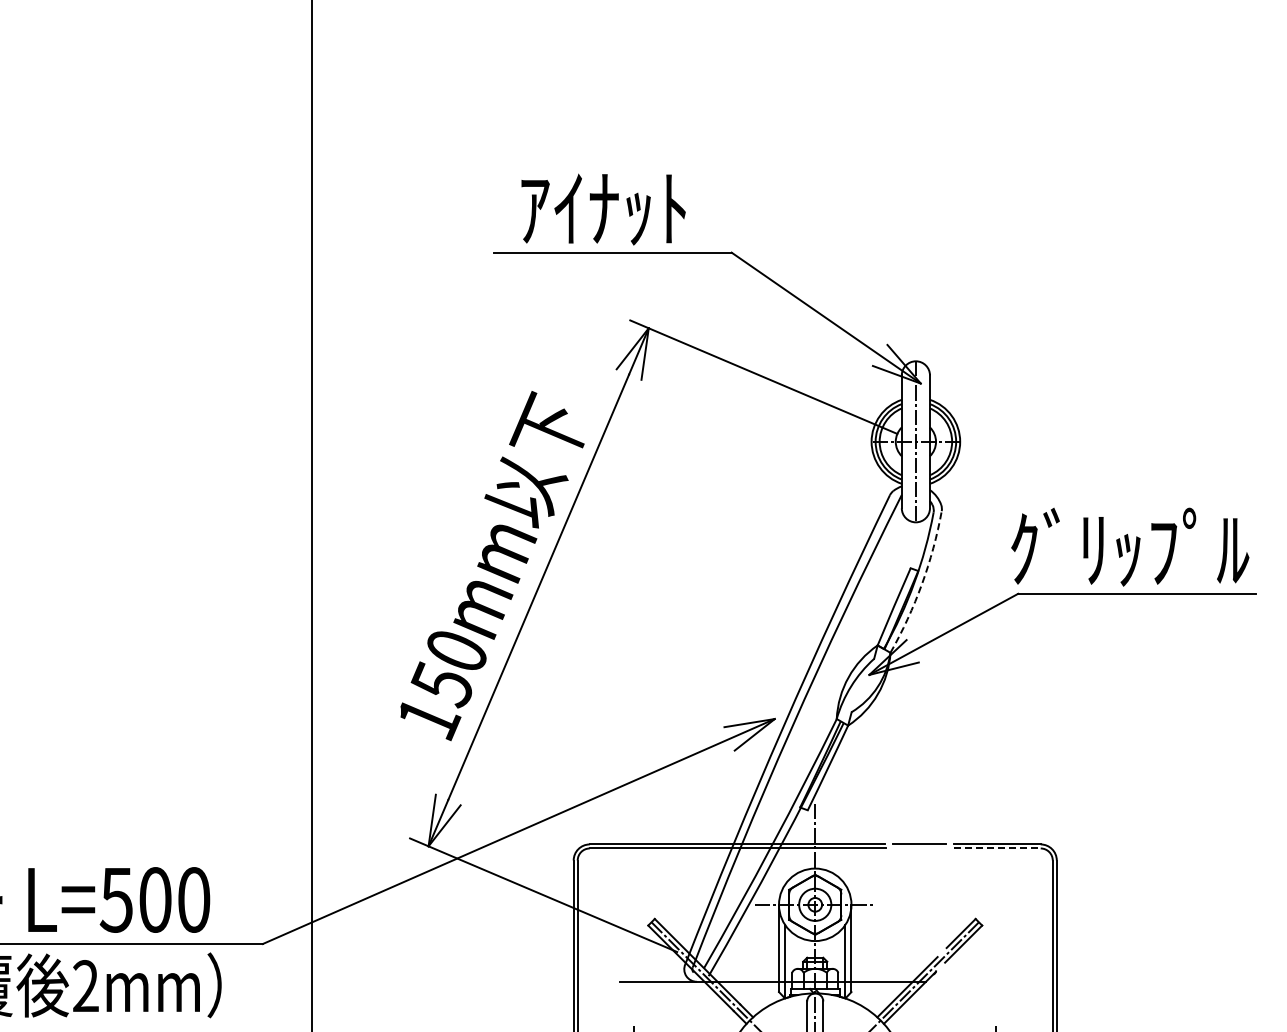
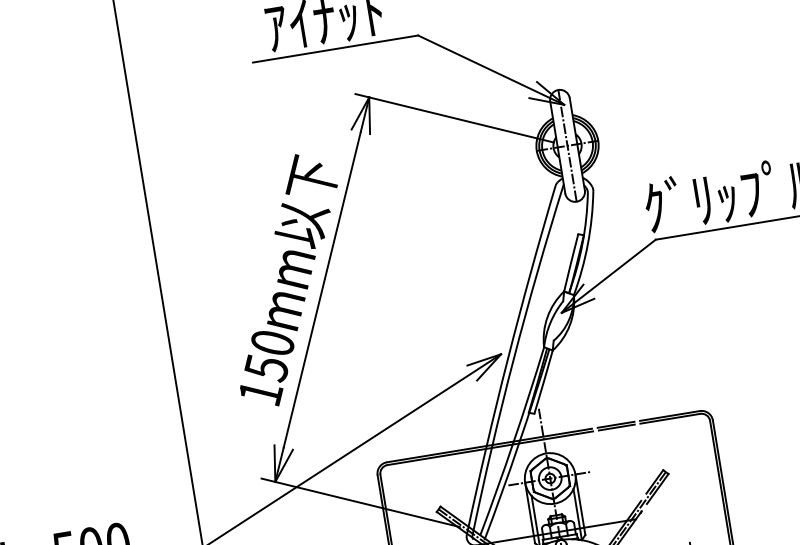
arc: (922, 584) -> (588, 244), dashed -> solid
line: (920, 848) -> (616, 427), added
line: (997, 848) -> (670, 418), dashed -> solid

